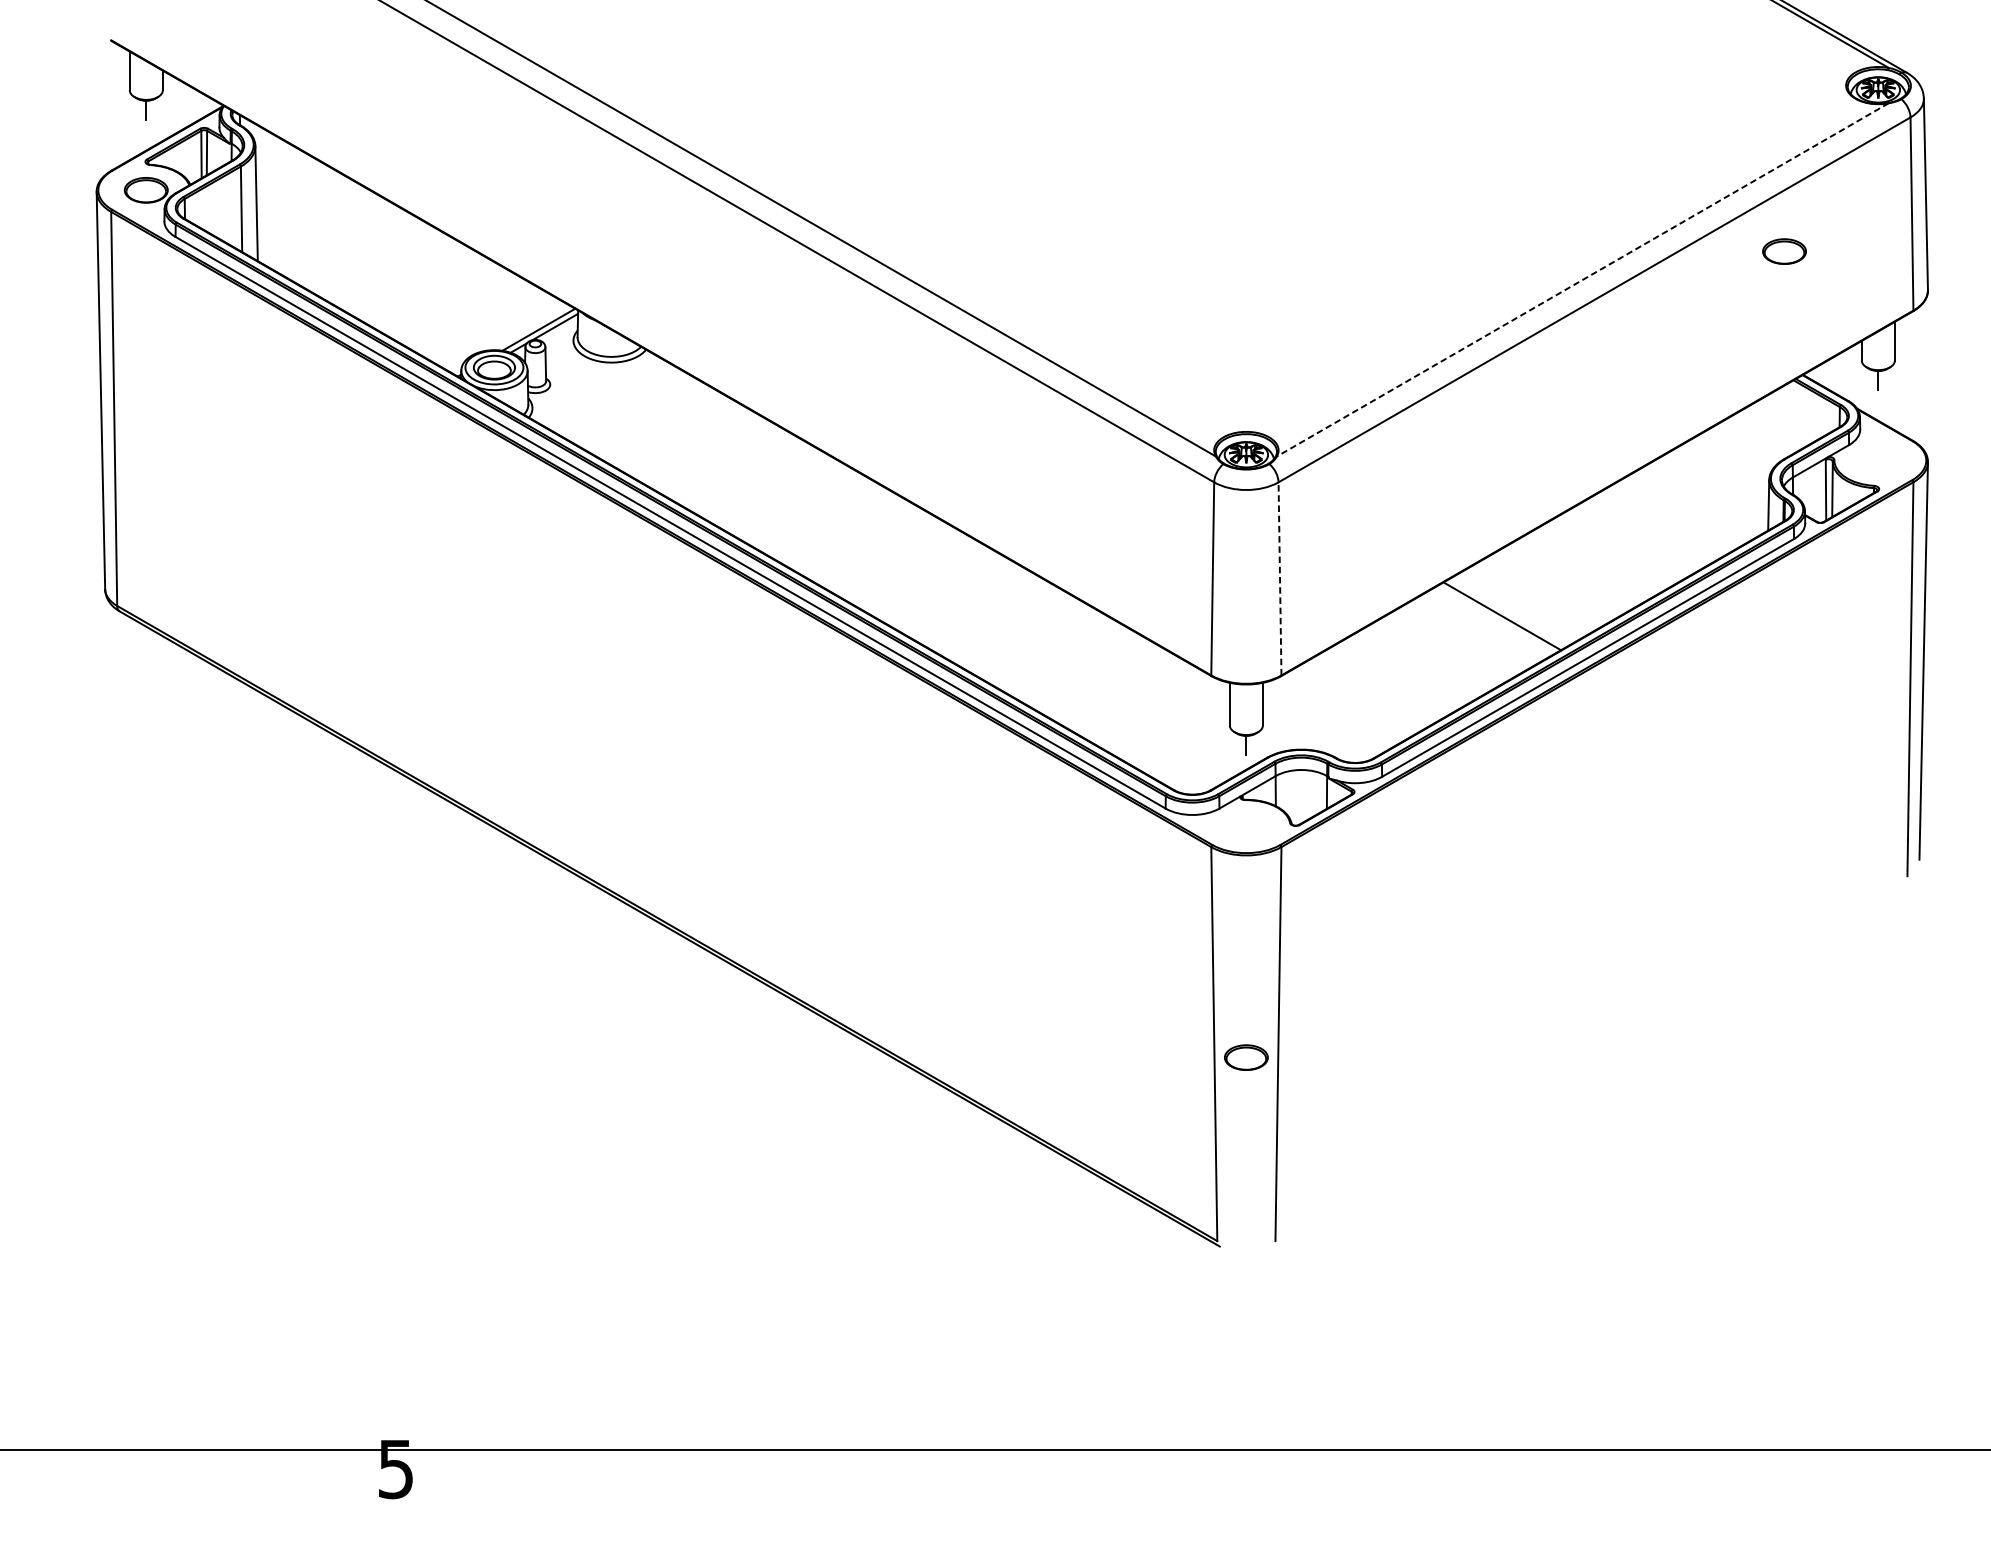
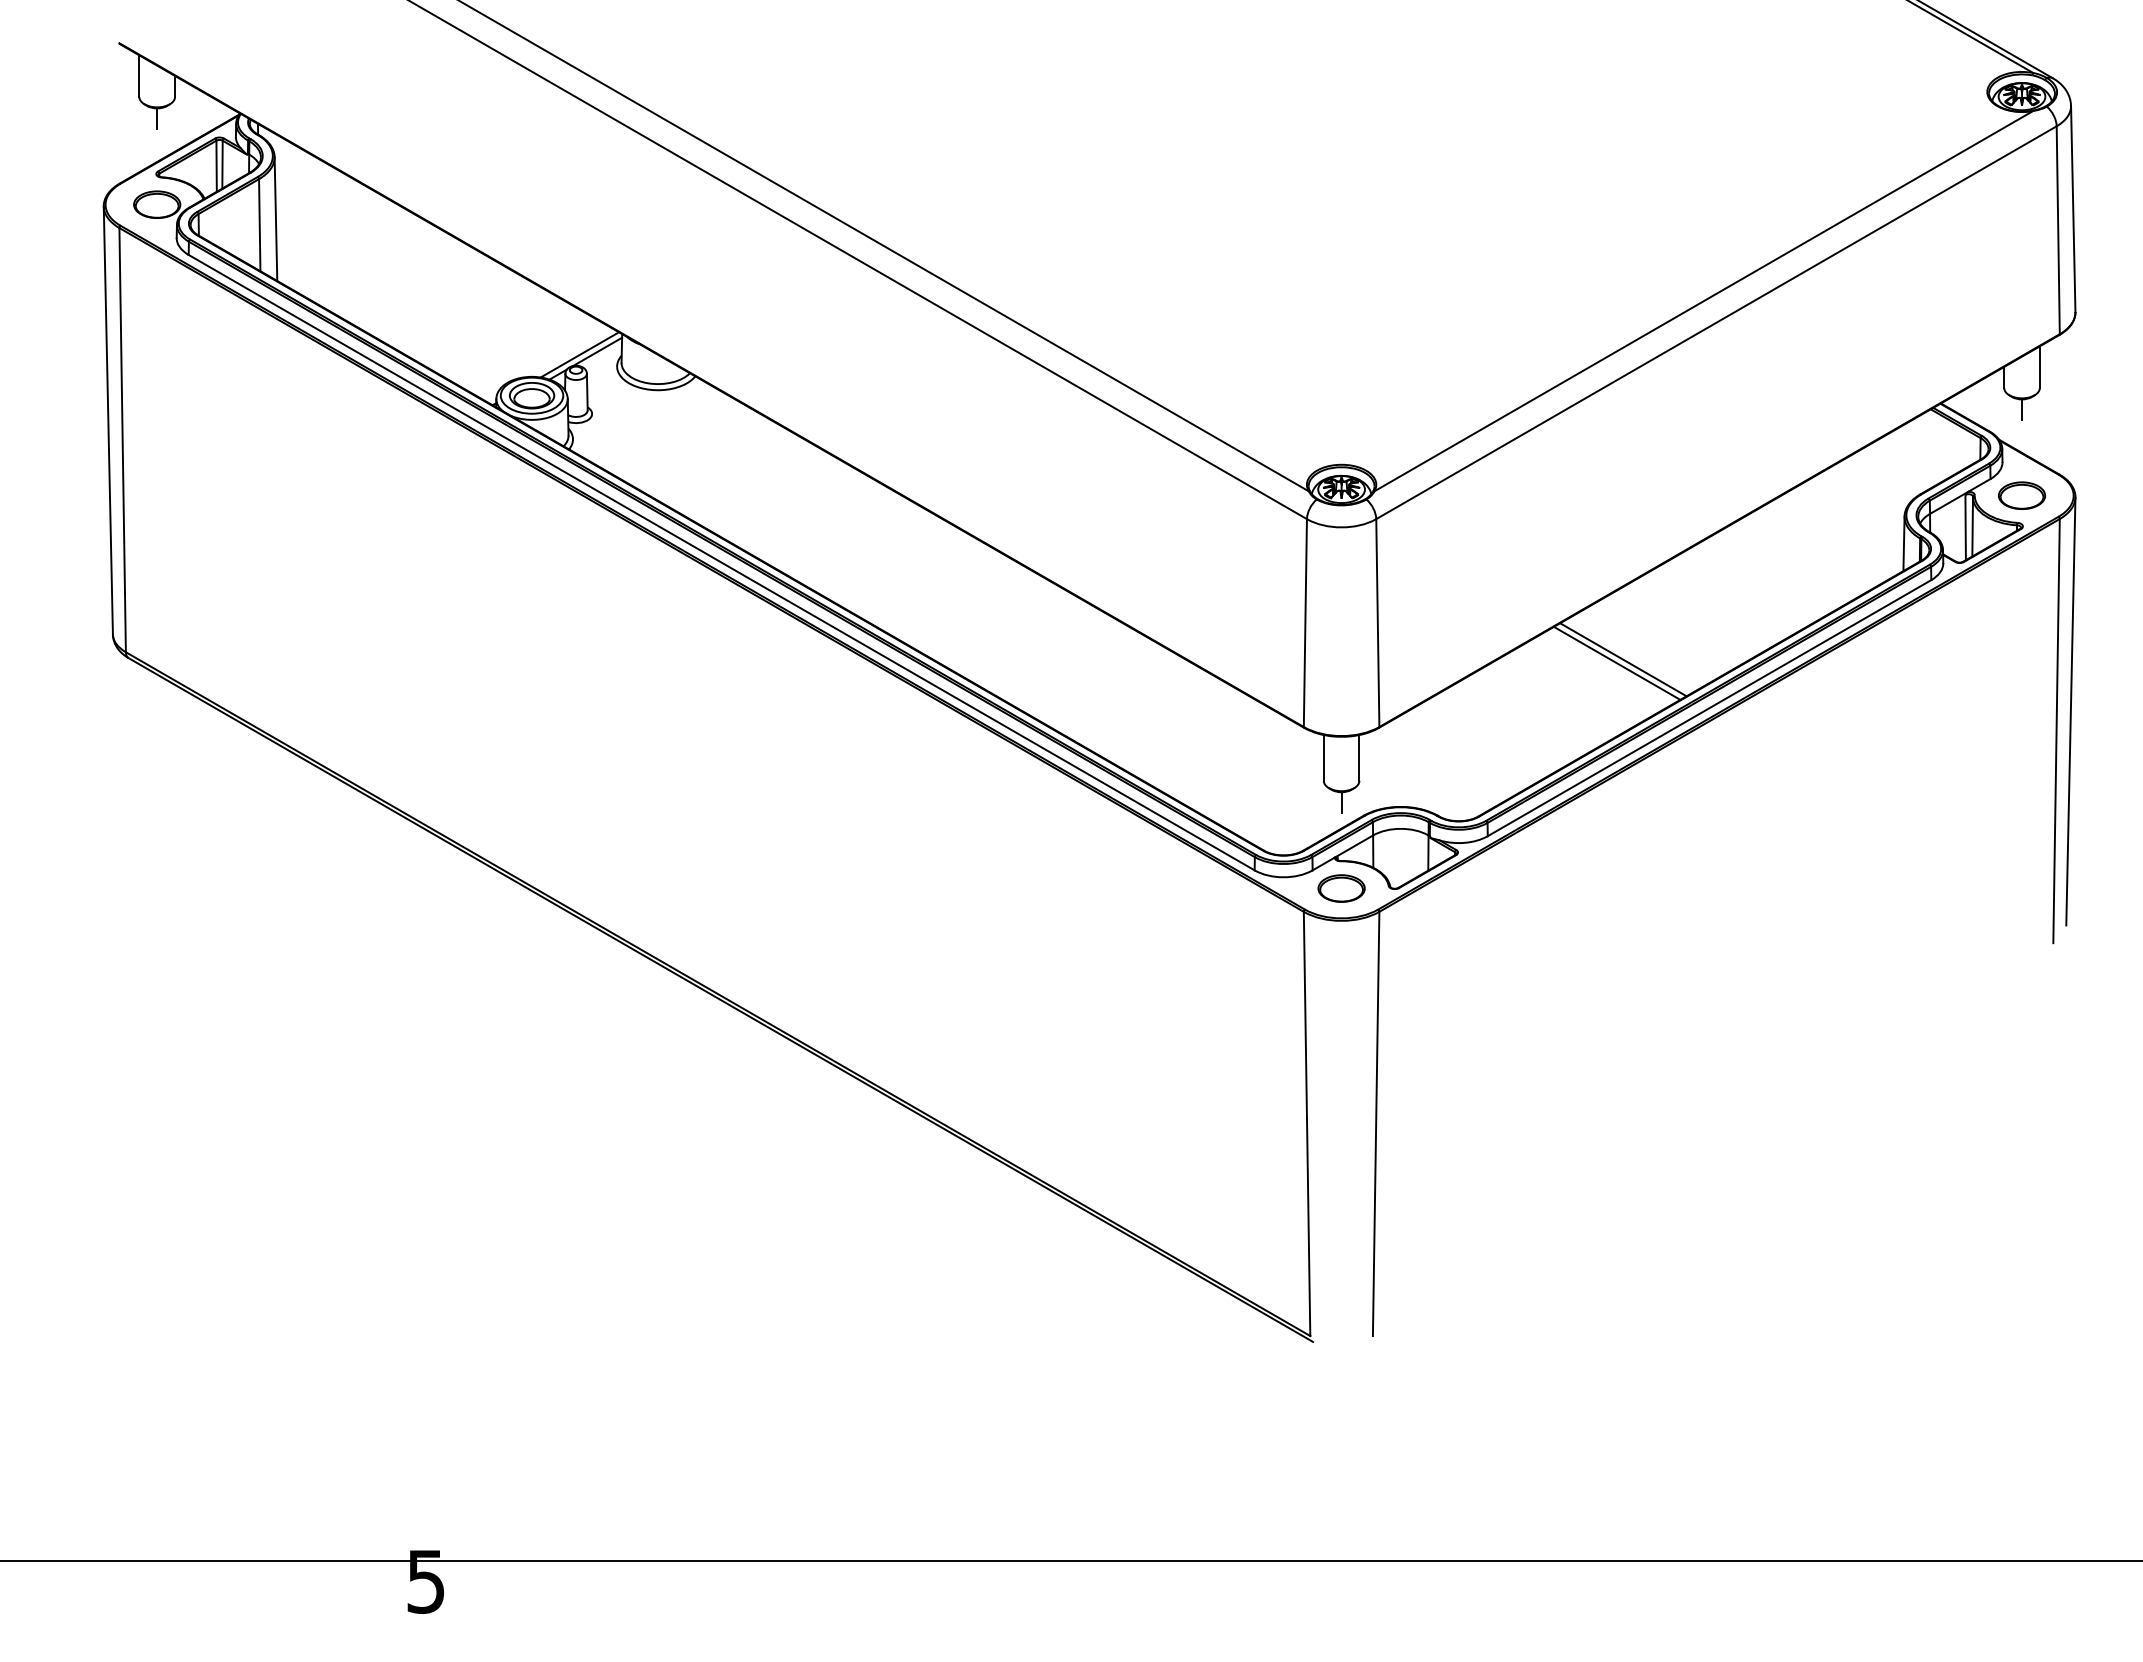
part: (1784, 251) -> (2022, 495), moved
line: (1582, 280) -> (1703, 301), dashed -> solid
line: (1279, 579) -> (1377, 623), dashed -> solid
line: (1508, 612) -> (1623, 659), added
part: (1246, 1057) -> (1341, 888), moved

